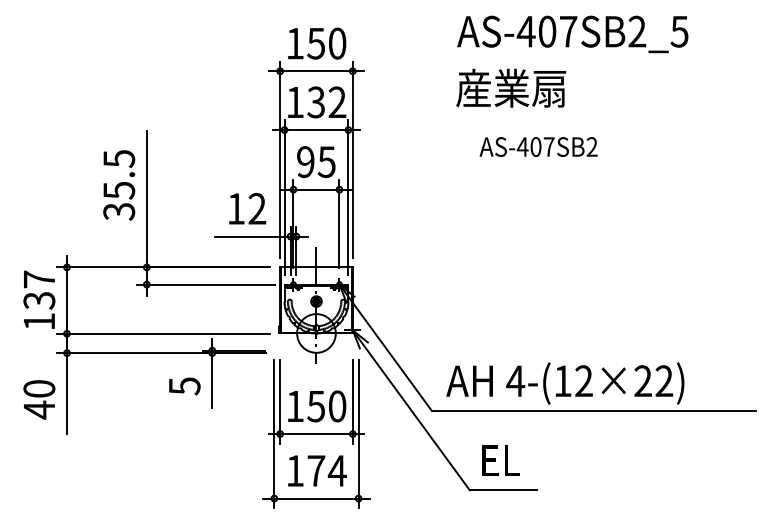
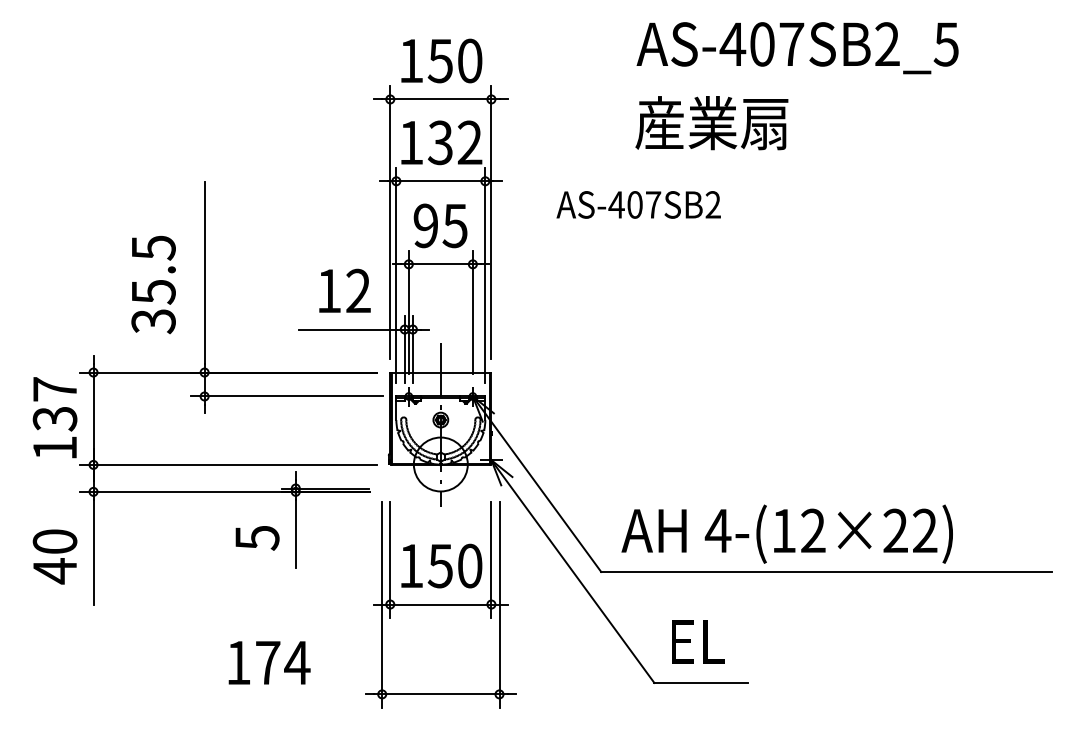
text: (538, 146) -> (638, 204), moved
text: (119, 185) -> (154, 284), moved
text: (317, 470) -> (269, 662), moved

